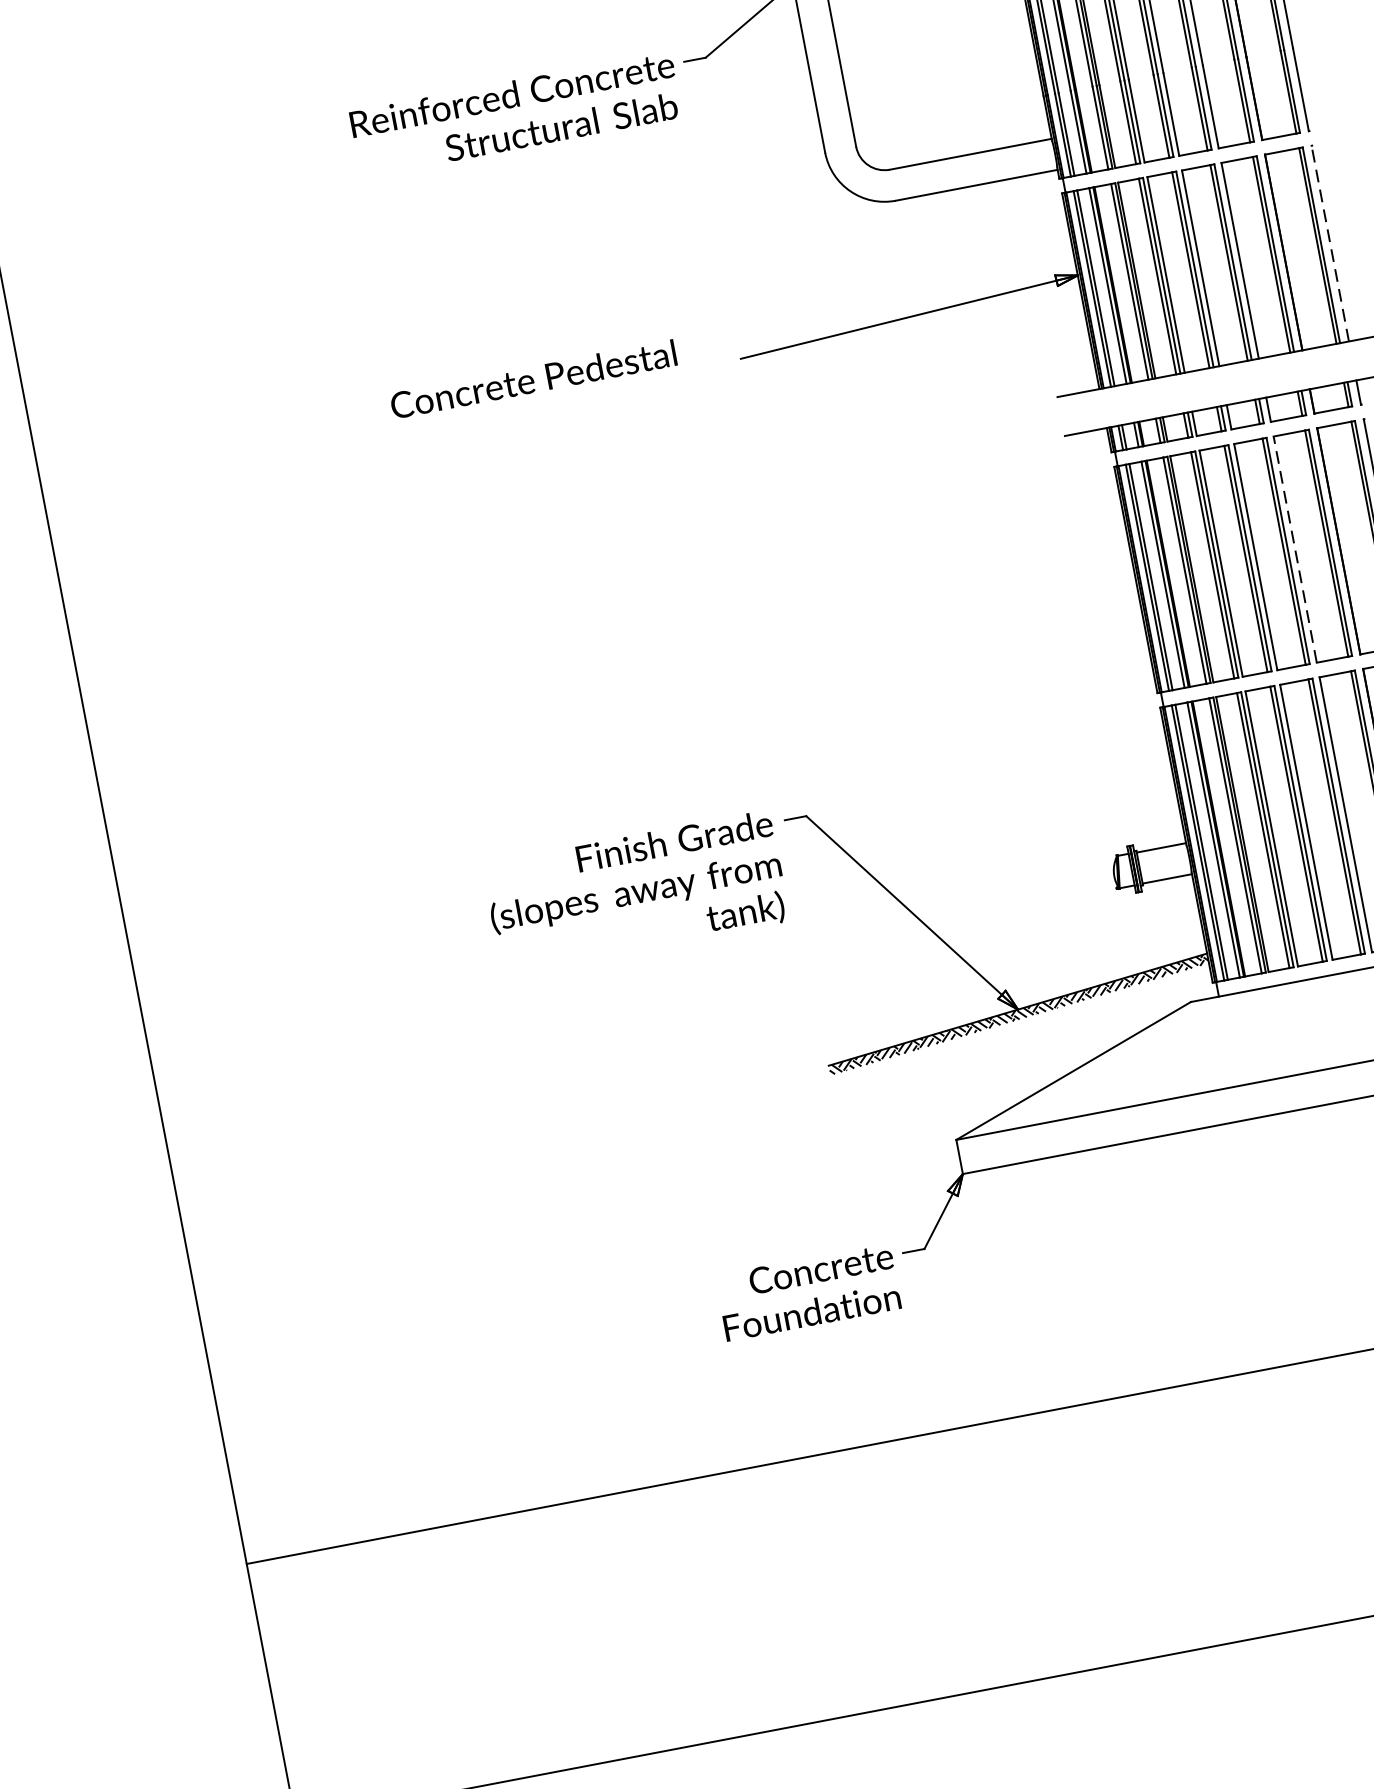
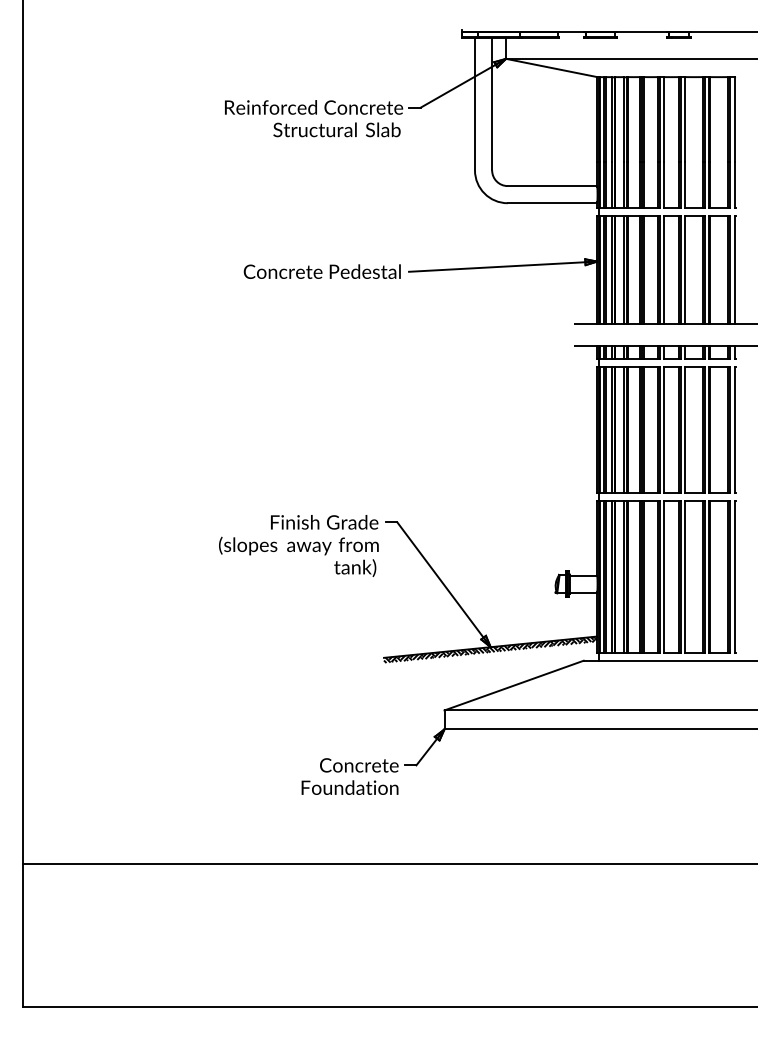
line: (1330, 242) -> (735, 269), dashed -> solid
text: (531, 379) -> (321, 271), moved
line: (1295, 550) -> (685, 430), dashed -> solid

